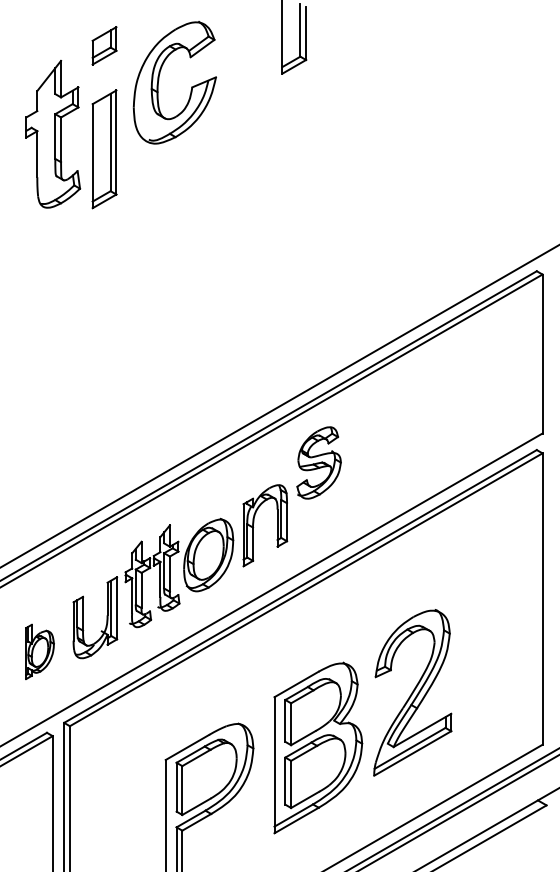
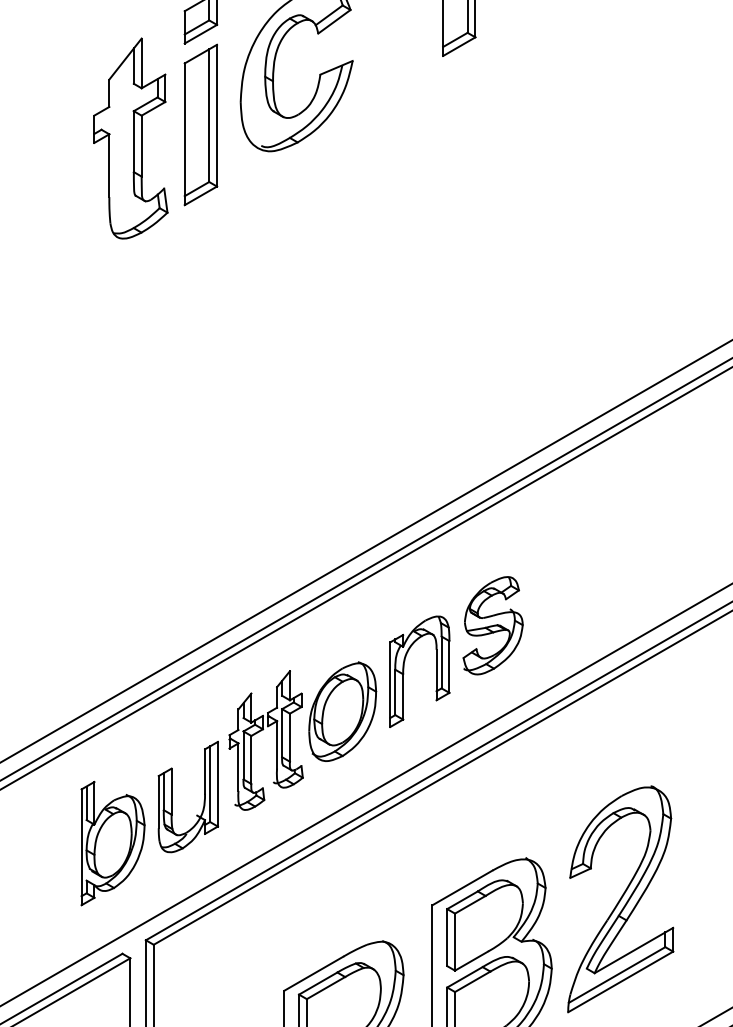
part: (104, 149) -> (200, 125), moved
part: (318, 462) -> (492, 625), moved
part: (39, 651) -> (112, 843), size x1.67

